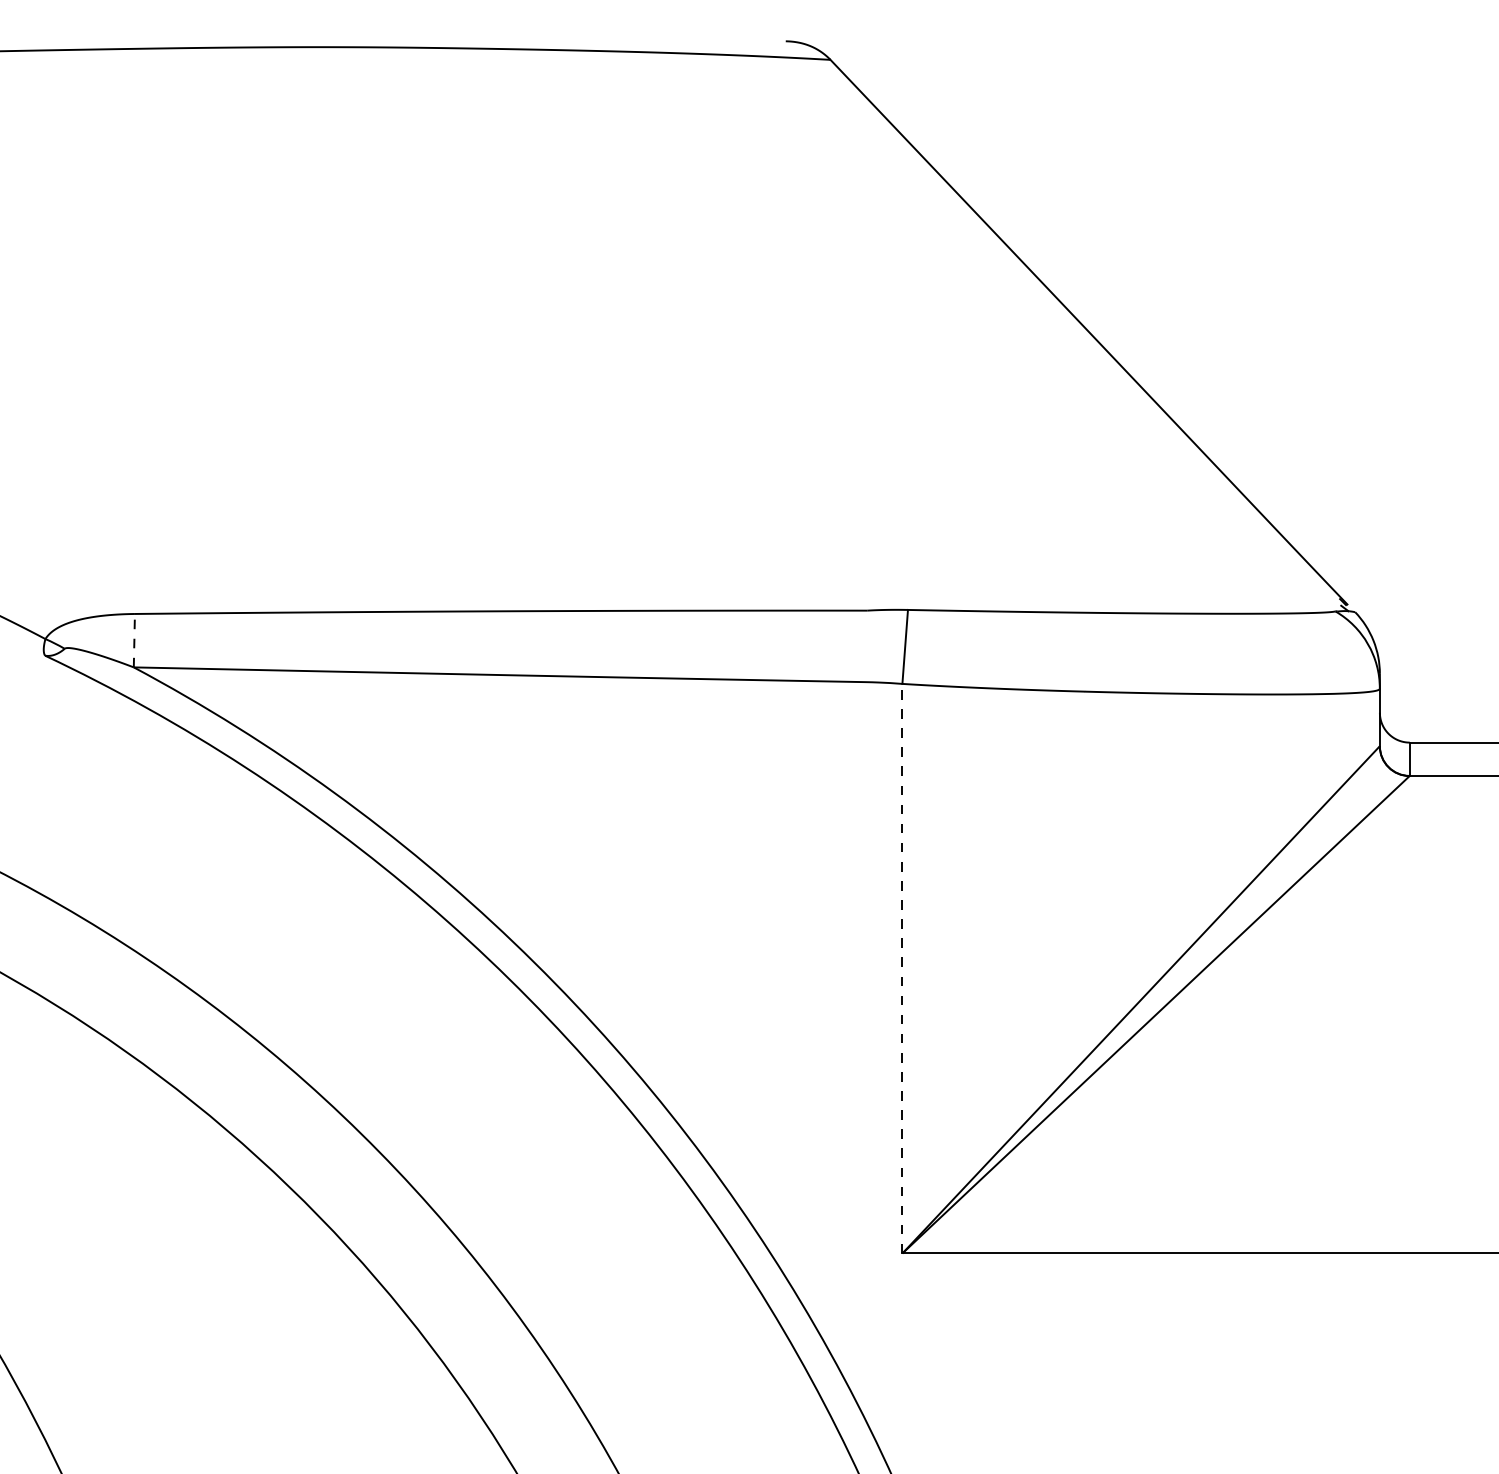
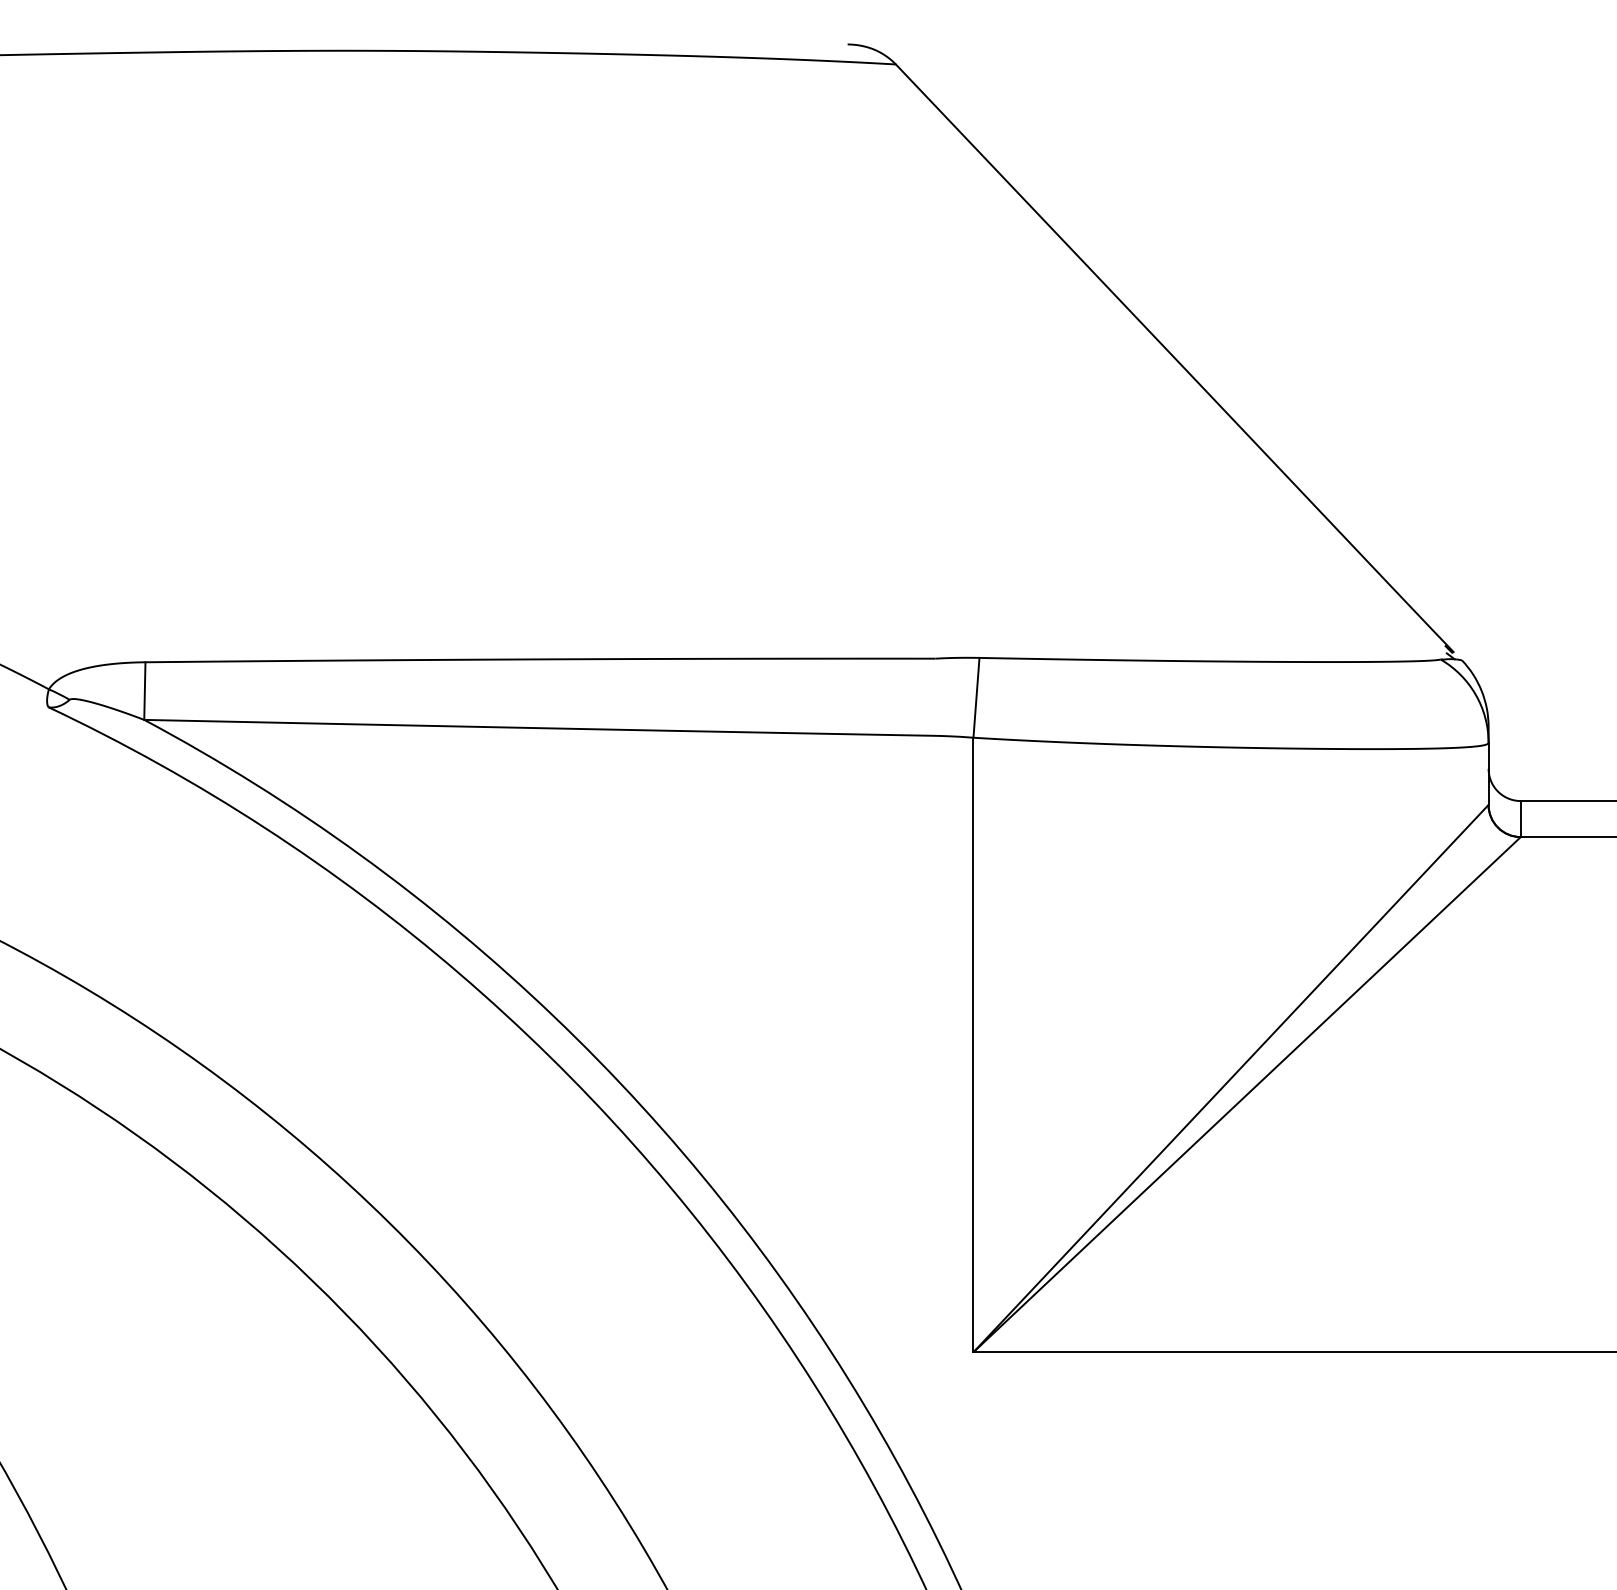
line: (134, 641) -> (144, 691), dashed -> solid
line: (902, 968) -> (973, 1044), dashed -> solid

